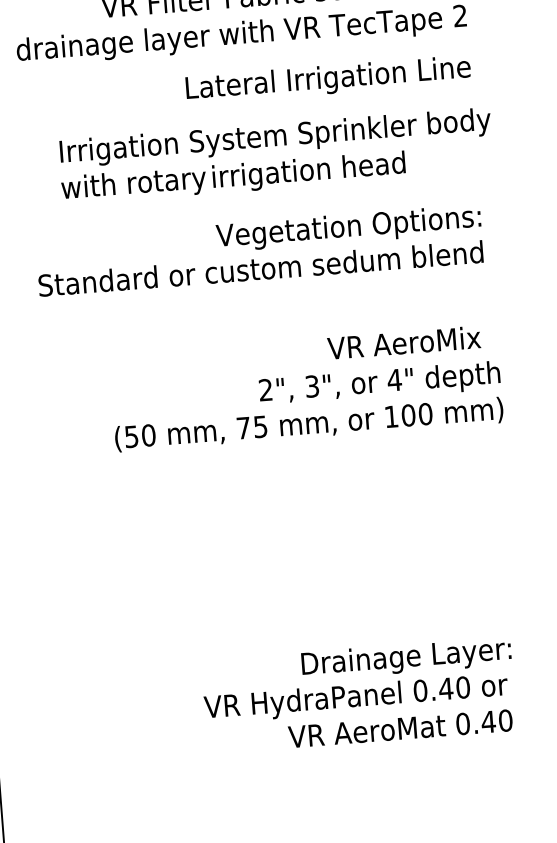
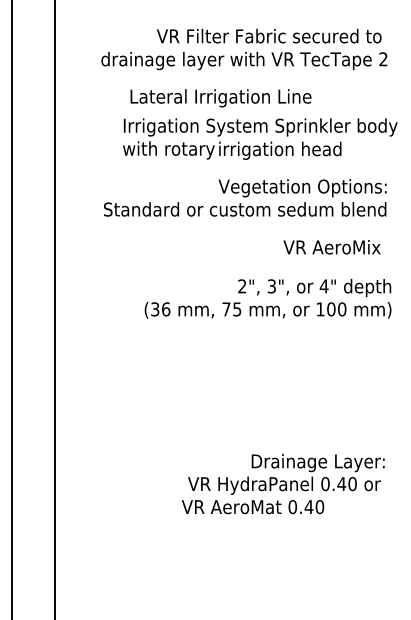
text: (327, 80) -> (220, 98), moved
text: (403, 343) -> (331, 247), moved
text: (139, 436) -> (160, 309), (50 -> (36
text: (401, 729) -> (253, 507), moved

